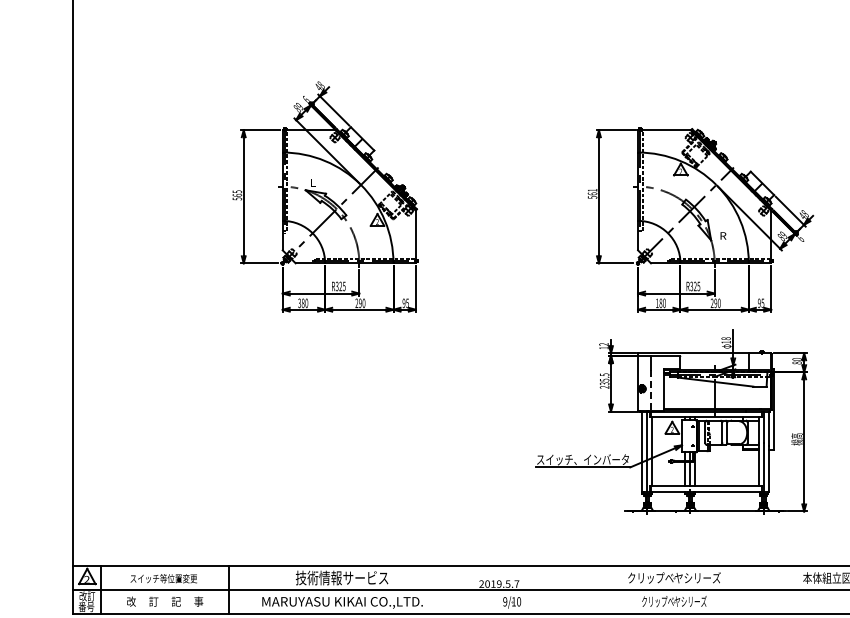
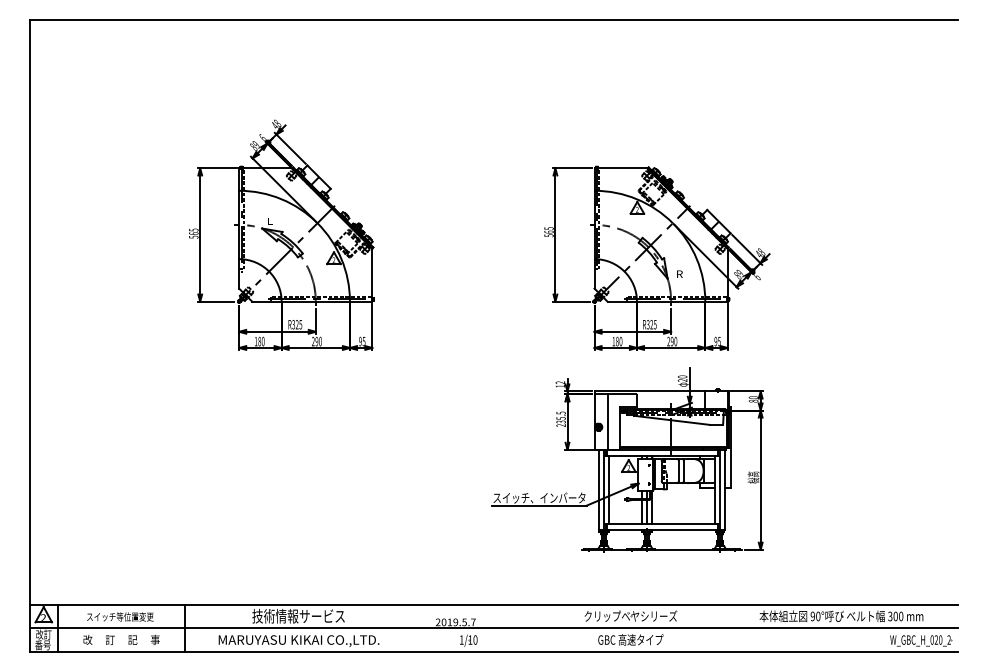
text: (592, 190) -> (548, 228), 561 -> 565
text: (299, 303) -> (255, 341), 380 -> 180
text: (726, 340) -> (682, 378), 18 -> 20
line: (651, 391) -> (607, 429), dashed -> solid
text: (505, 601) -> (461, 639), 9/10 -> 1/10
text: (674, 601) -> (630, 639), クリップベヤシリーズ -> GBC 高速タイプ

